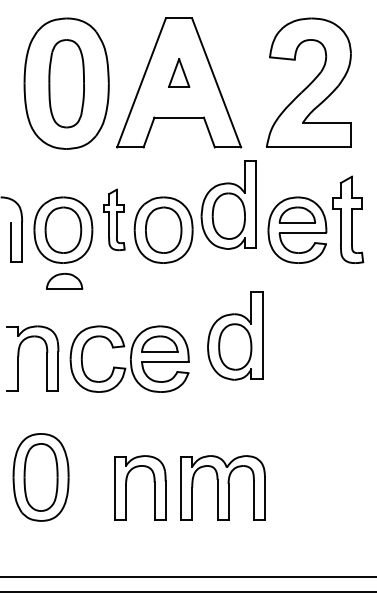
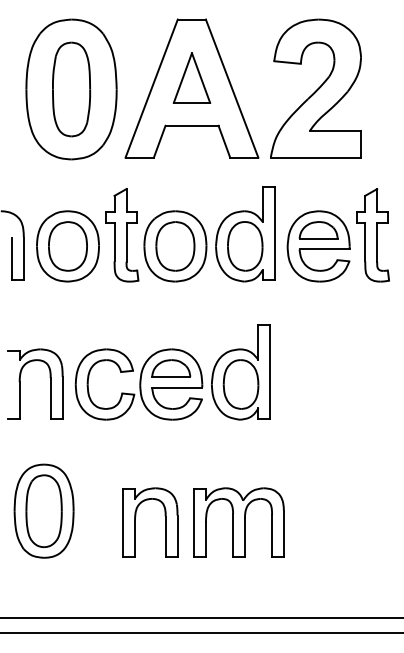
part: (178, 72) -> (191, 77), size x1.67
part: (308, 82) -> (315, 88), moved
part: (229, 205) -> (245, 234), moved
part: (114, 220) -> (122, 235), size x1.43
part: (64, 281) -> (69, 301), removed
part: (234, 335) -> (240, 372), moved

